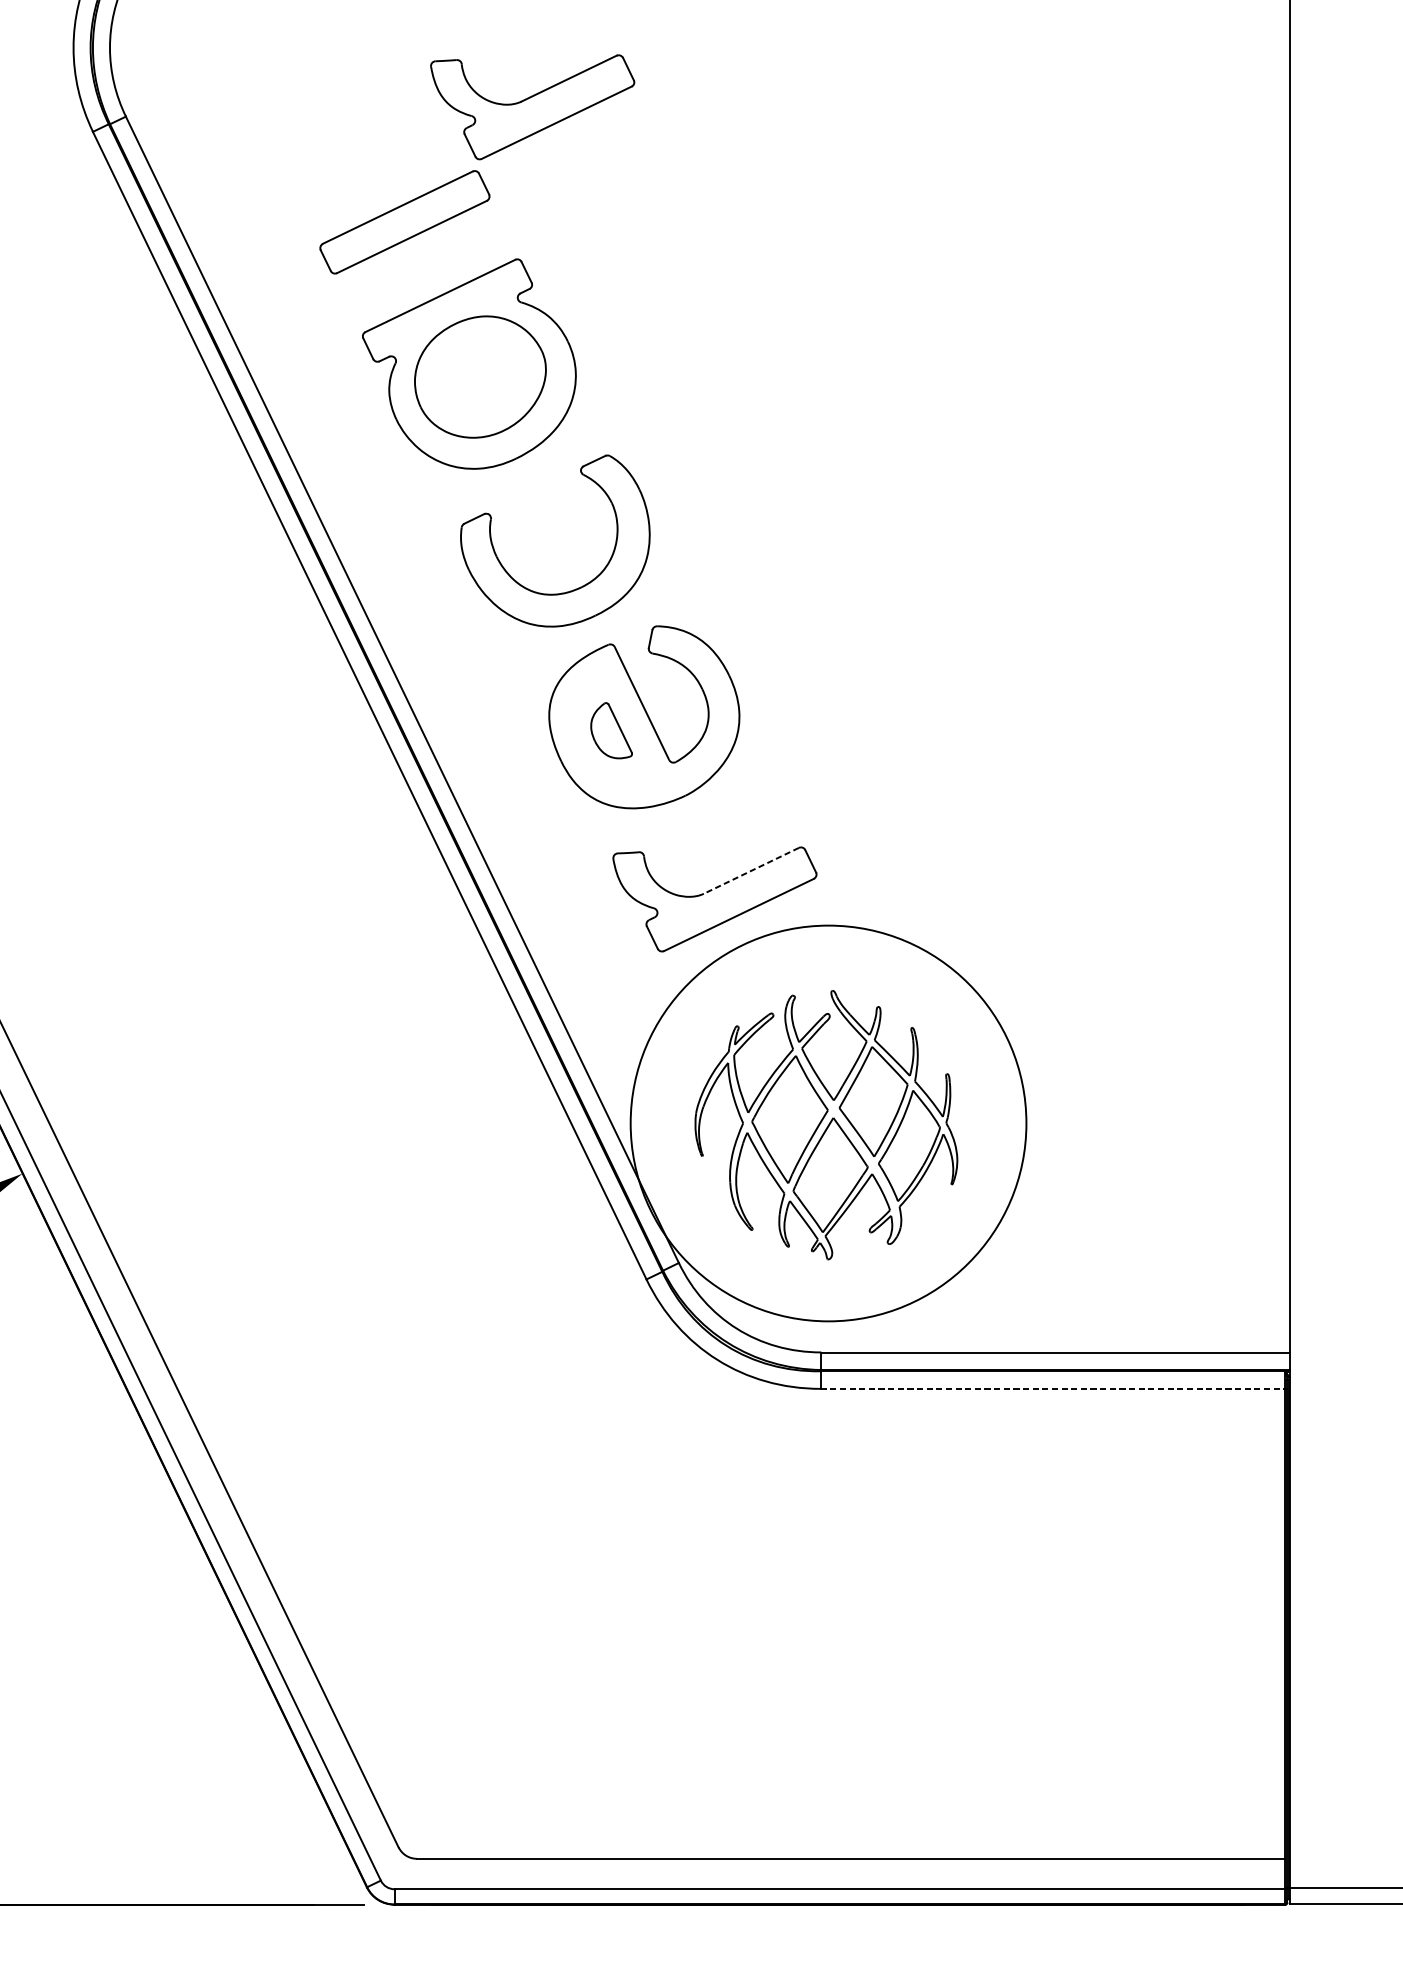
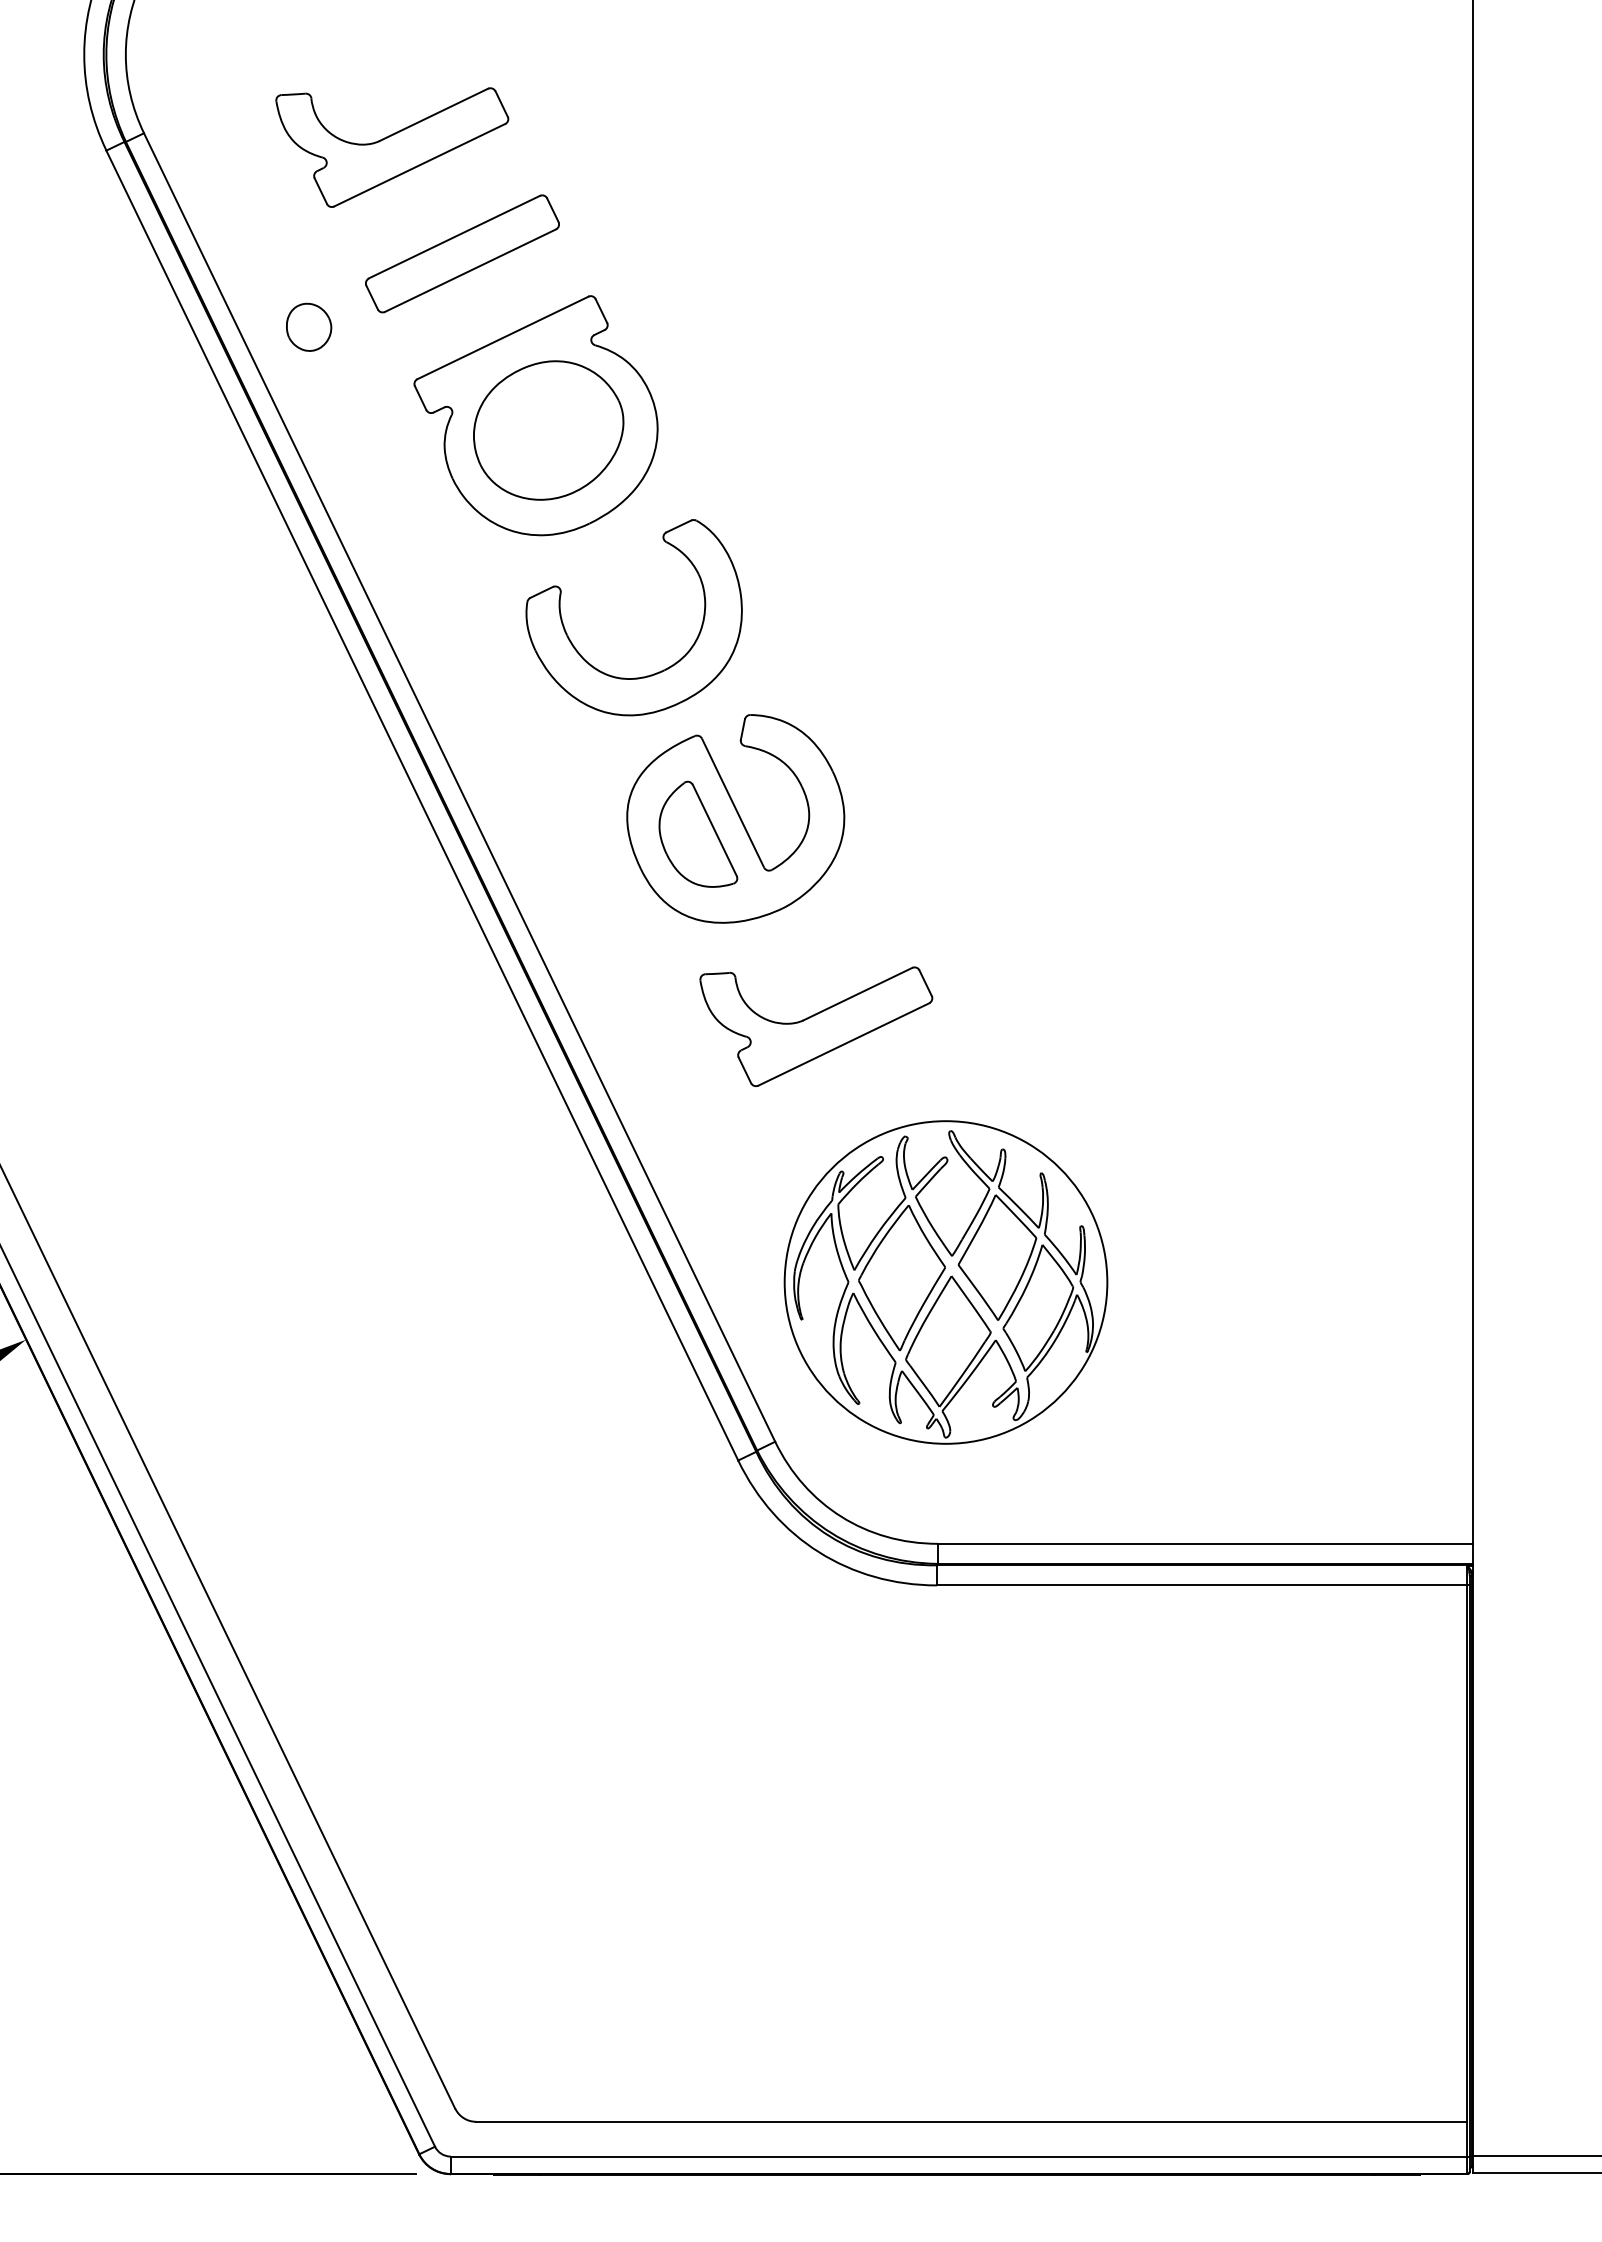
part: (532, 107) -> (392, 147), moved
part: (270, 285) -> (309, 326), added
part: (611, 730) -> (698, 833), size x1.67
line: (750, 871) -> (857, 994), dashed -> solid
circle: (828, 1123) -> (945, 1282), size x0.71
line: (1053, 1388) -> (1202, 1585), dashed -> solid

